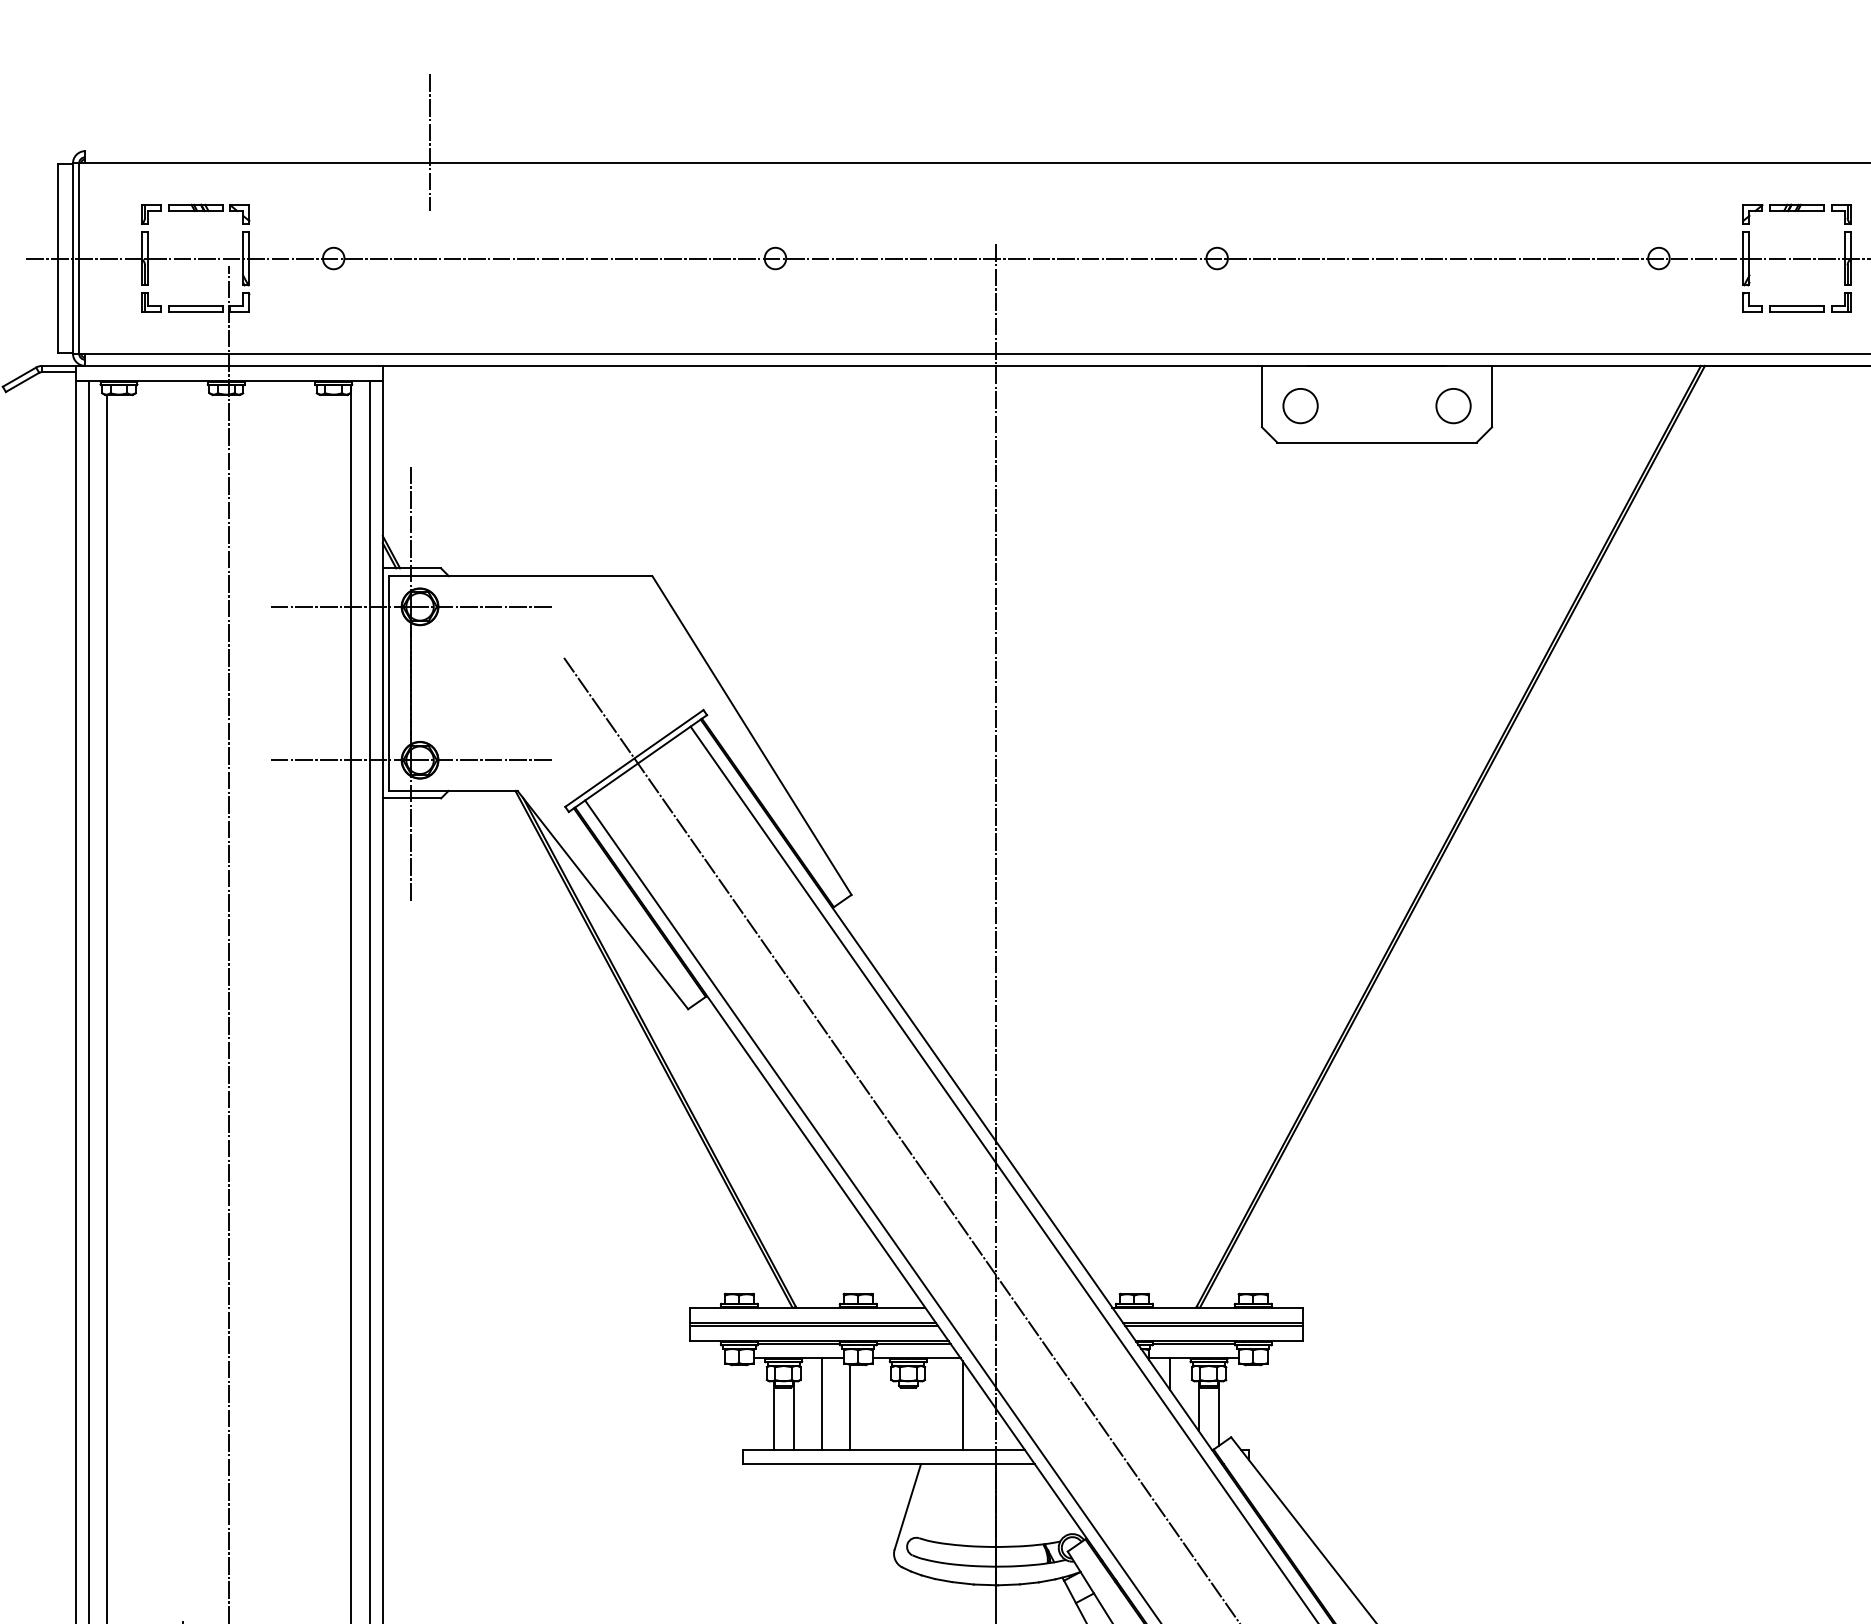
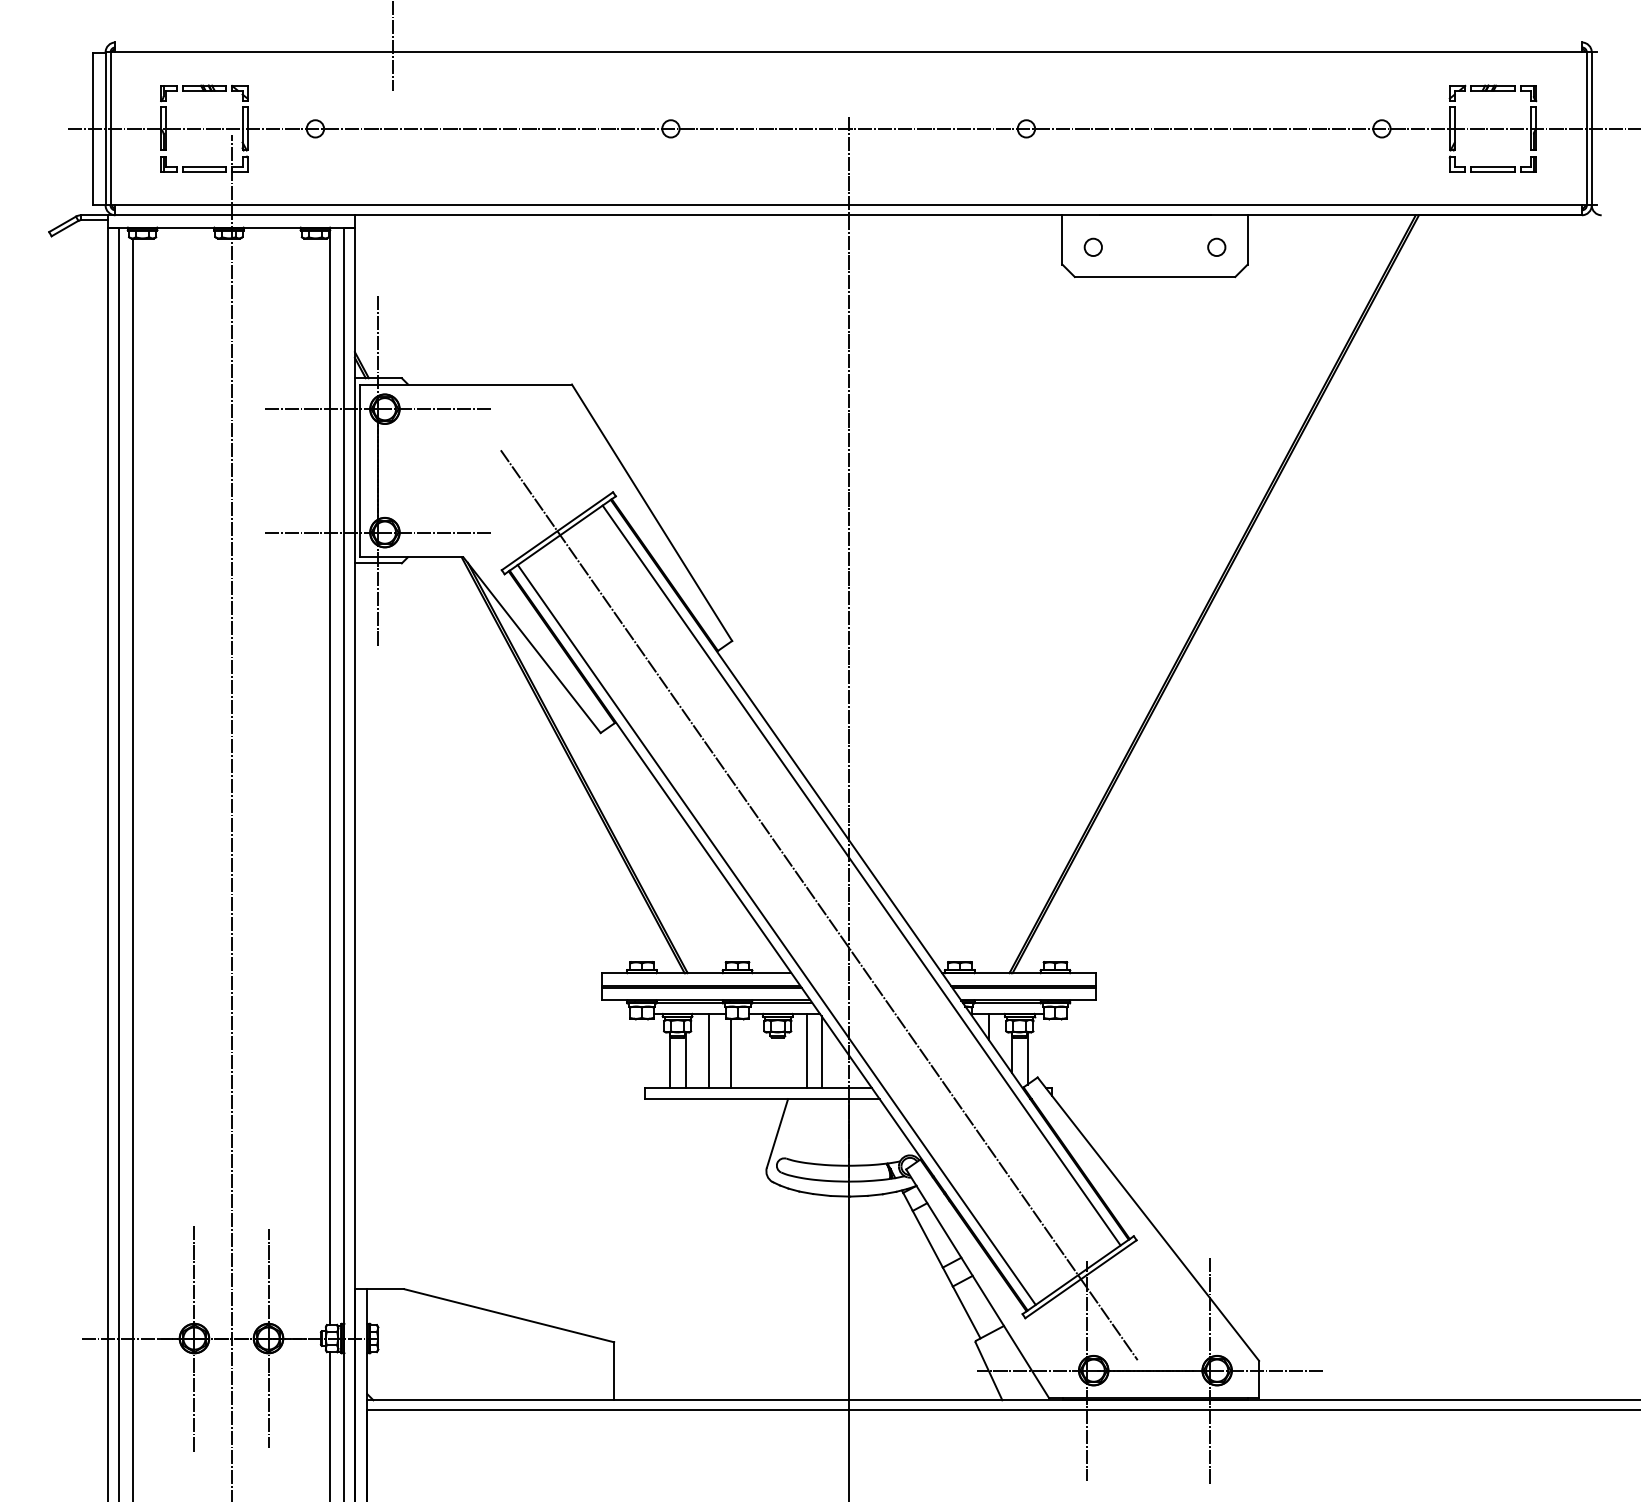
circle: (1299, 404) -> (1092, 246), size x0.62
circle: (1453, 404) -> (1216, 246), size x0.62
line: (943, 1403) -> (806, 1050), added

